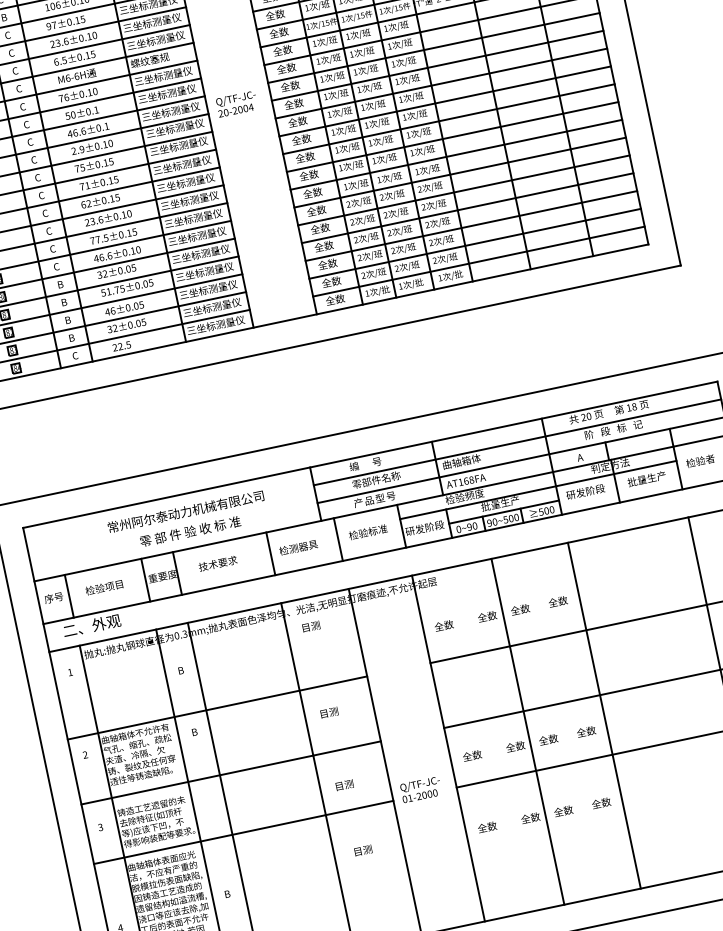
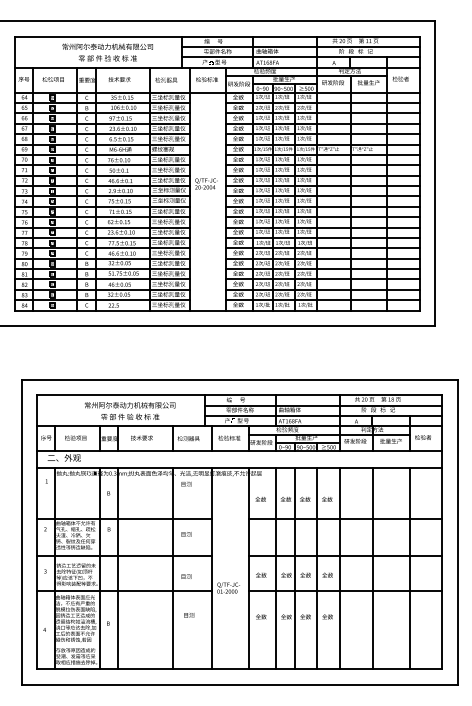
line: (662, 703) -> (373, 568), added
line: (566, 723) -> (317, 568), added
line: (494, 739) -> (275, 568), added

